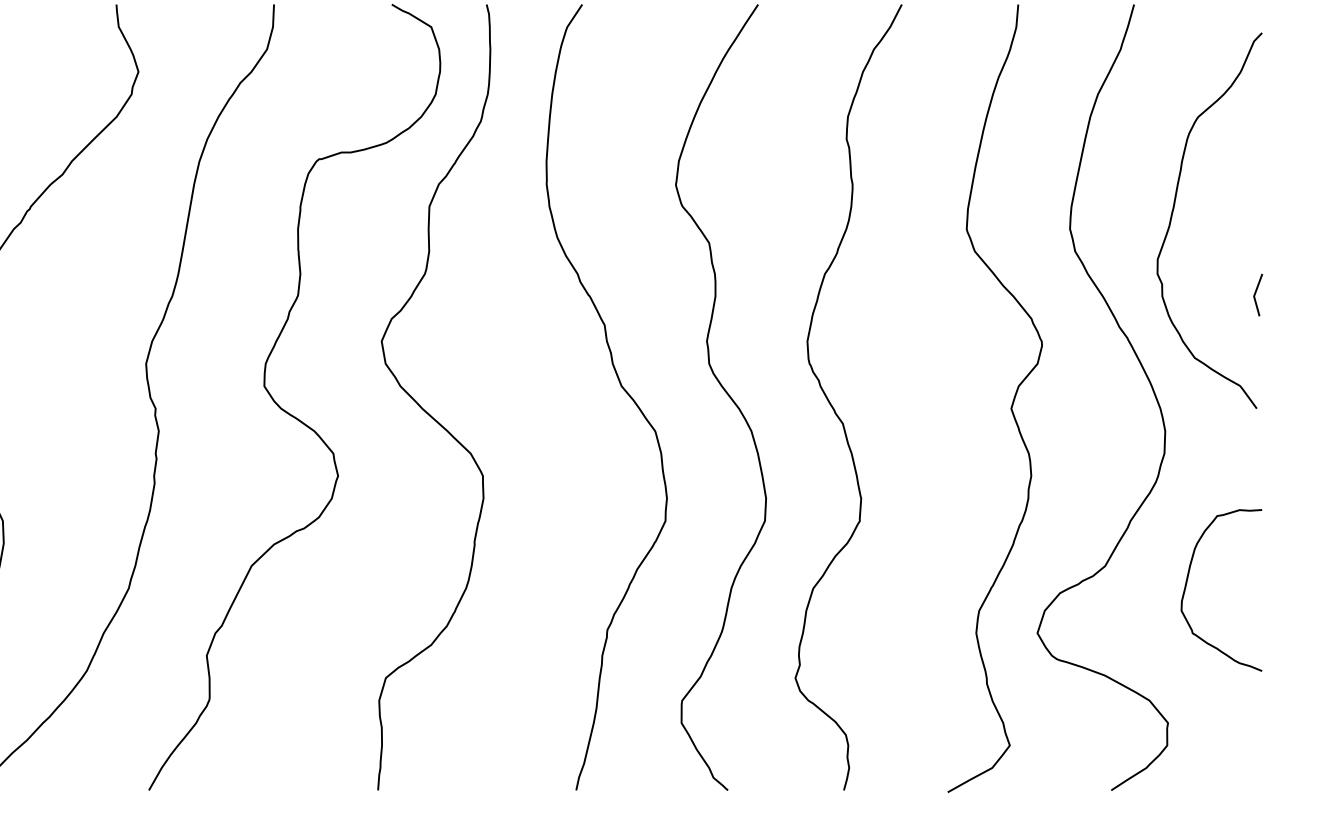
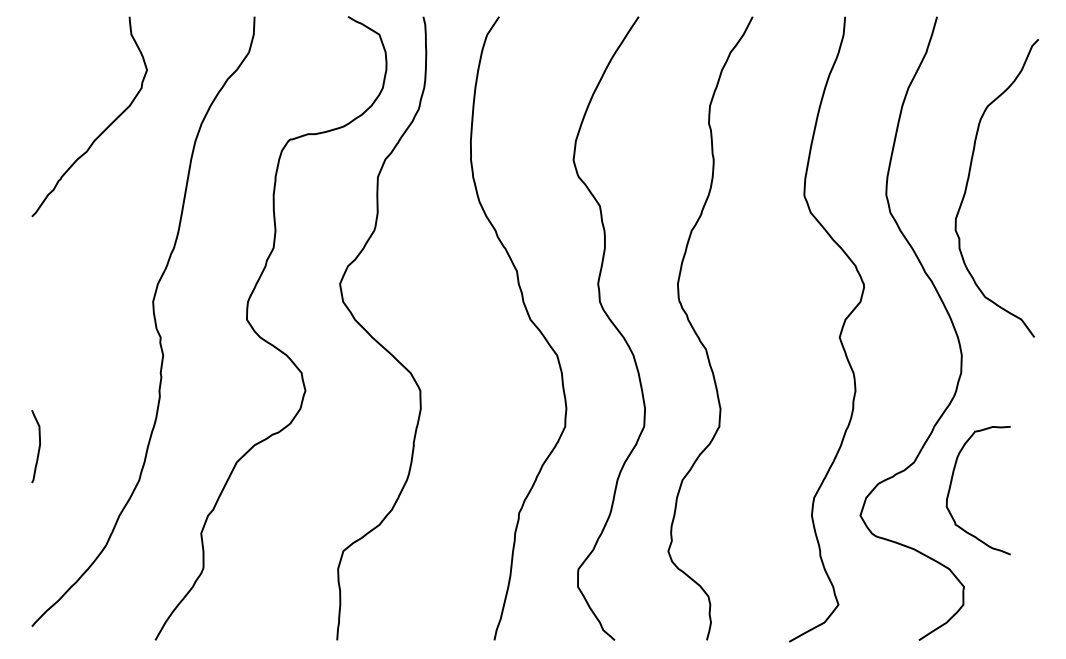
line: (1255, 295) -> (1033, 247), removed
curve: (1187, 585) -> (951, 486), moved

